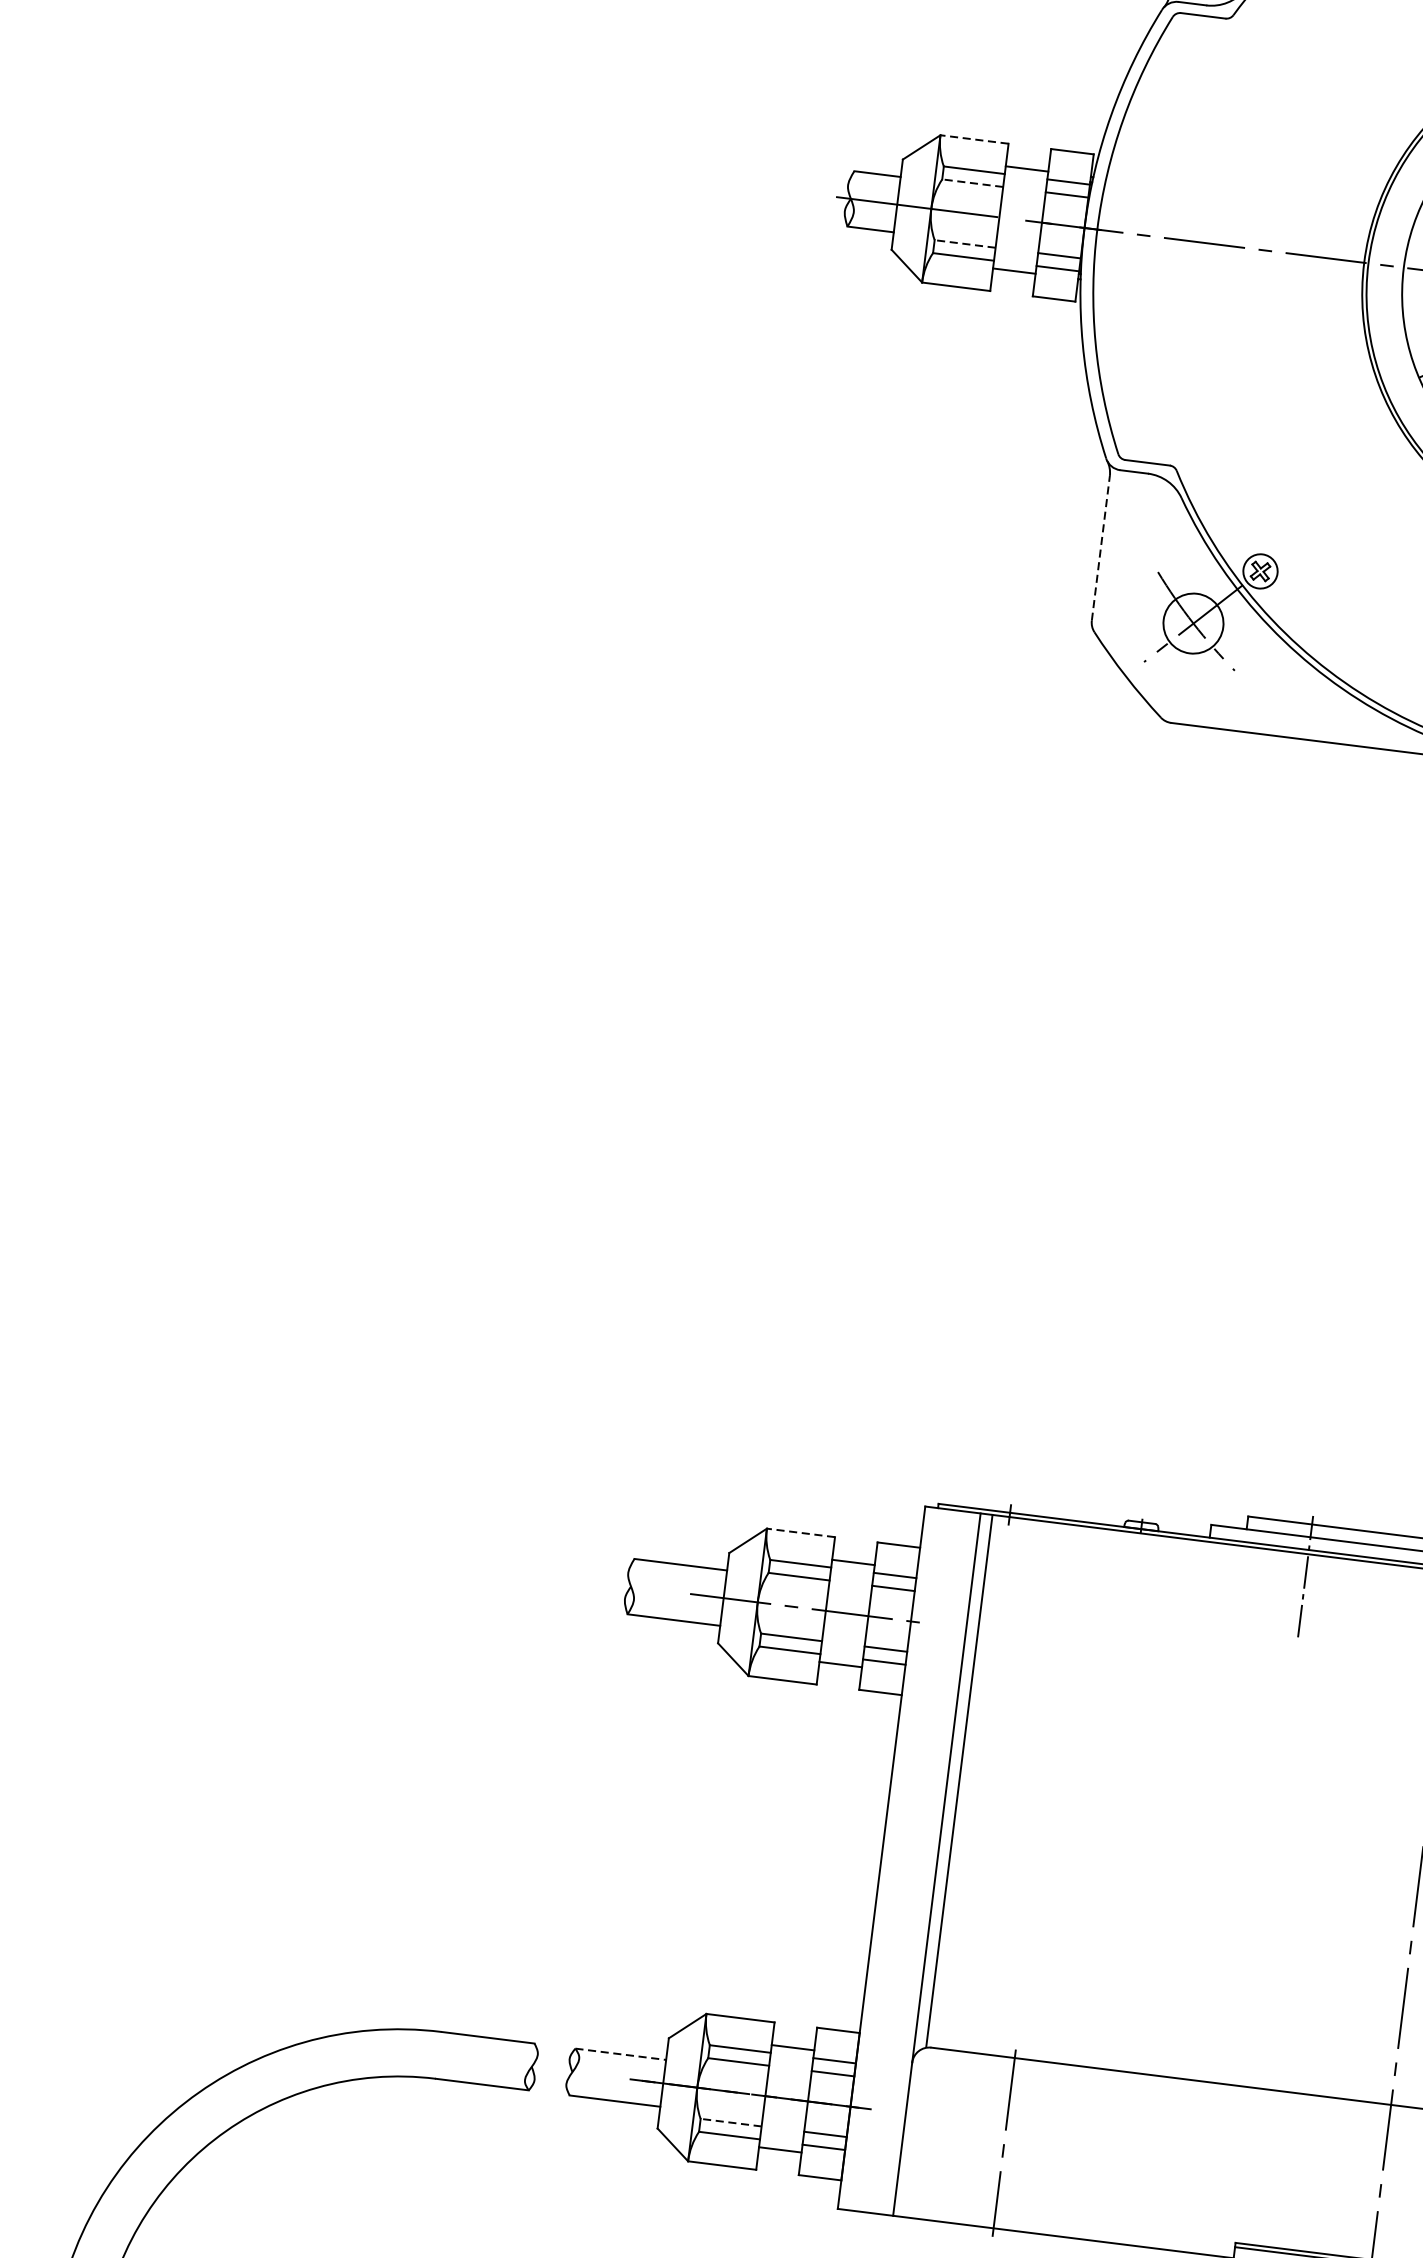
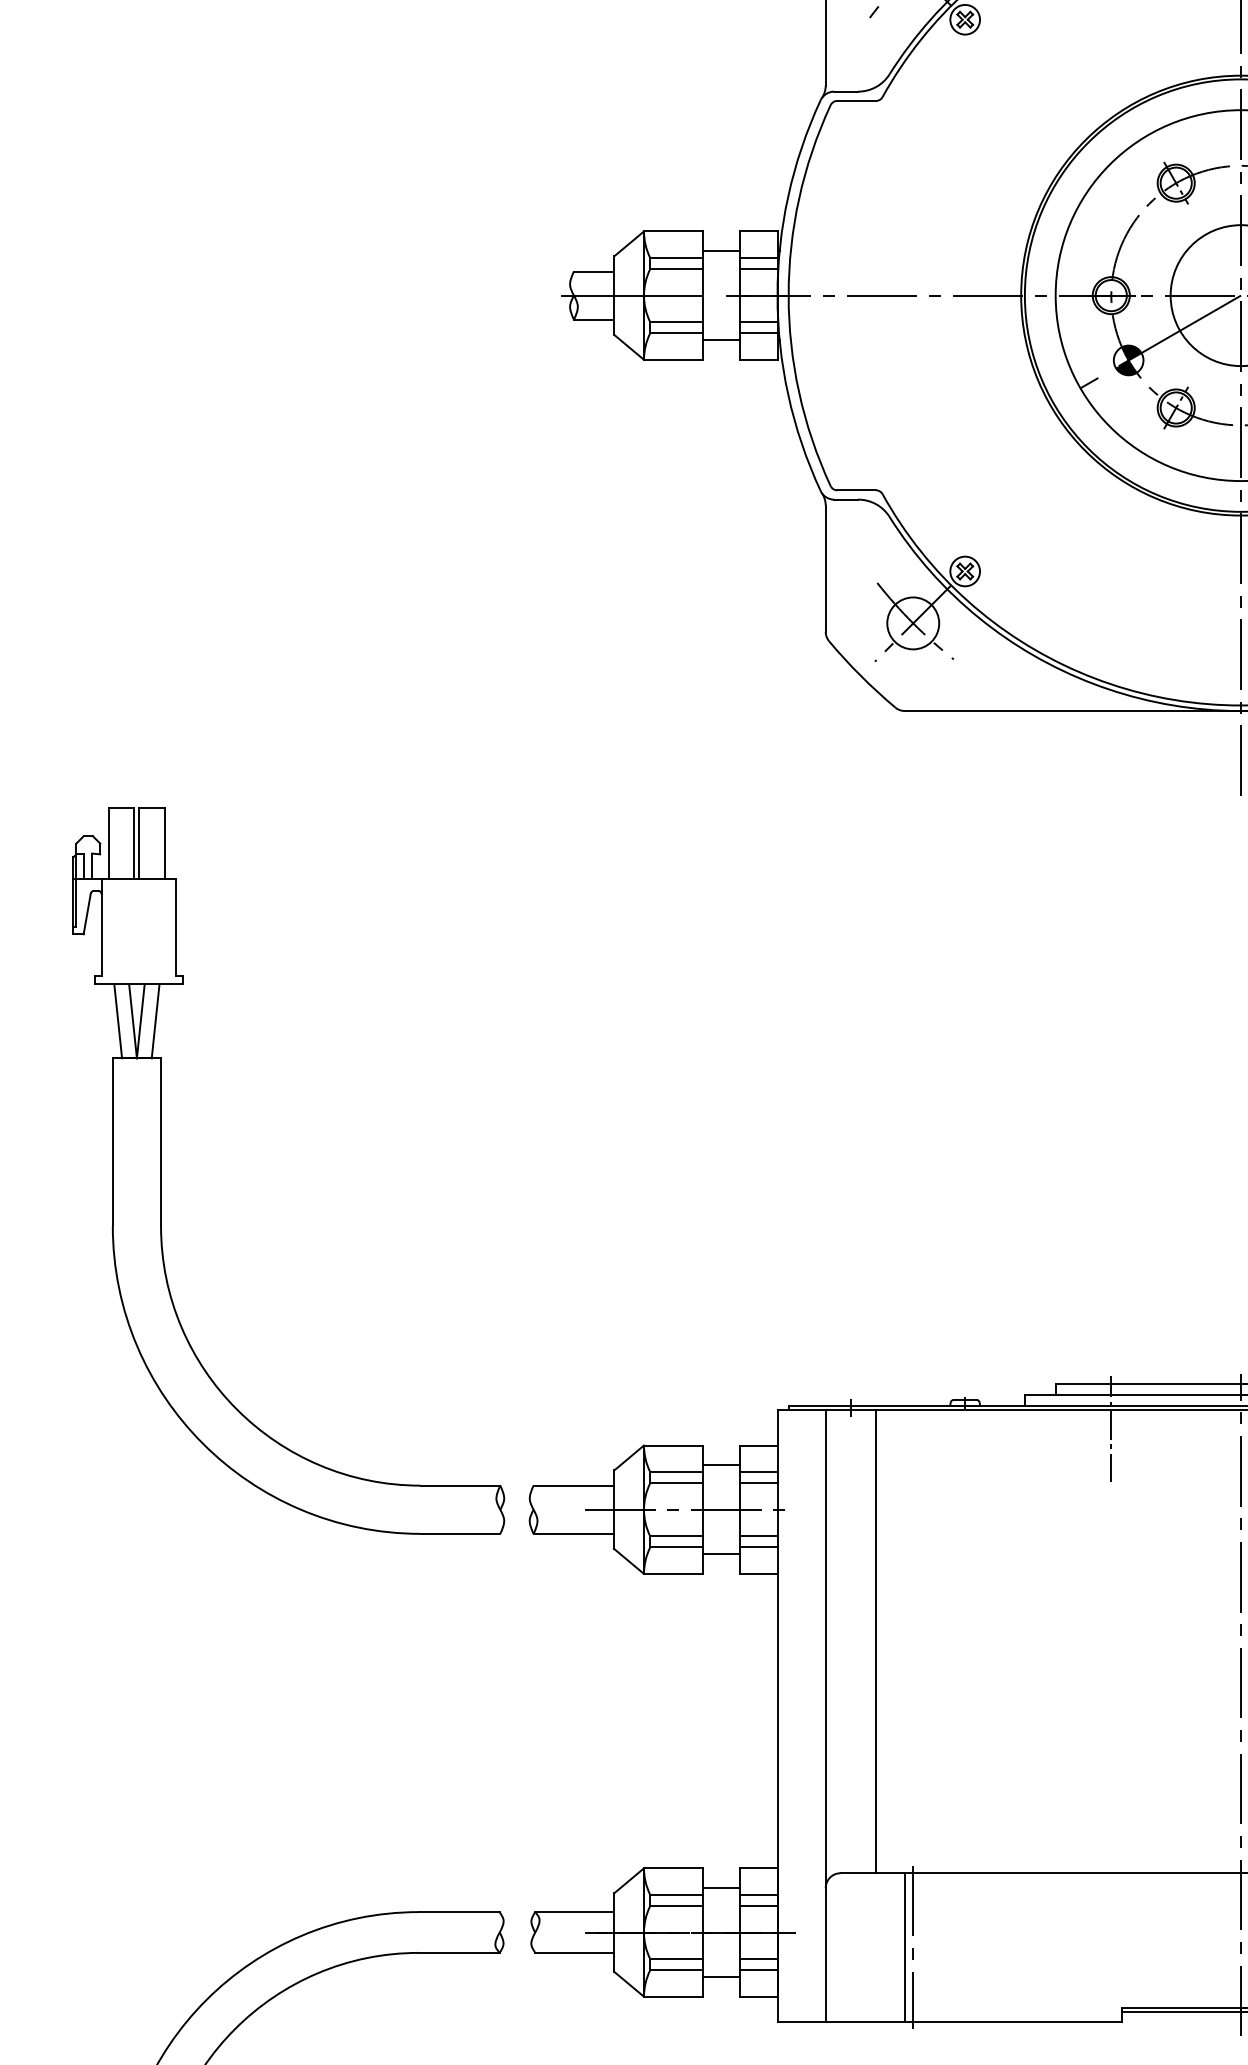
line: (974, 139) -> (673, 231), dashed -> solid
line: (972, 183) -> (676, 269), dashed -> solid
line: (964, 244) -> (676, 322), dashed -> solid
line: (1100, 548) -> (825, 568), dashed -> solid
part: (252, 1144) -> (161, 1170), added
line: (800, 1532) -> (673, 1445), dashed -> solid
line: (959, 1781) -> (876, 1641), moved
line: (620, 2054) -> (574, 1912), dashed -> solid
line: (730, 2122) -> (676, 1958), dashed -> solid
line: (994, 2142) -> (904, 1947), added

